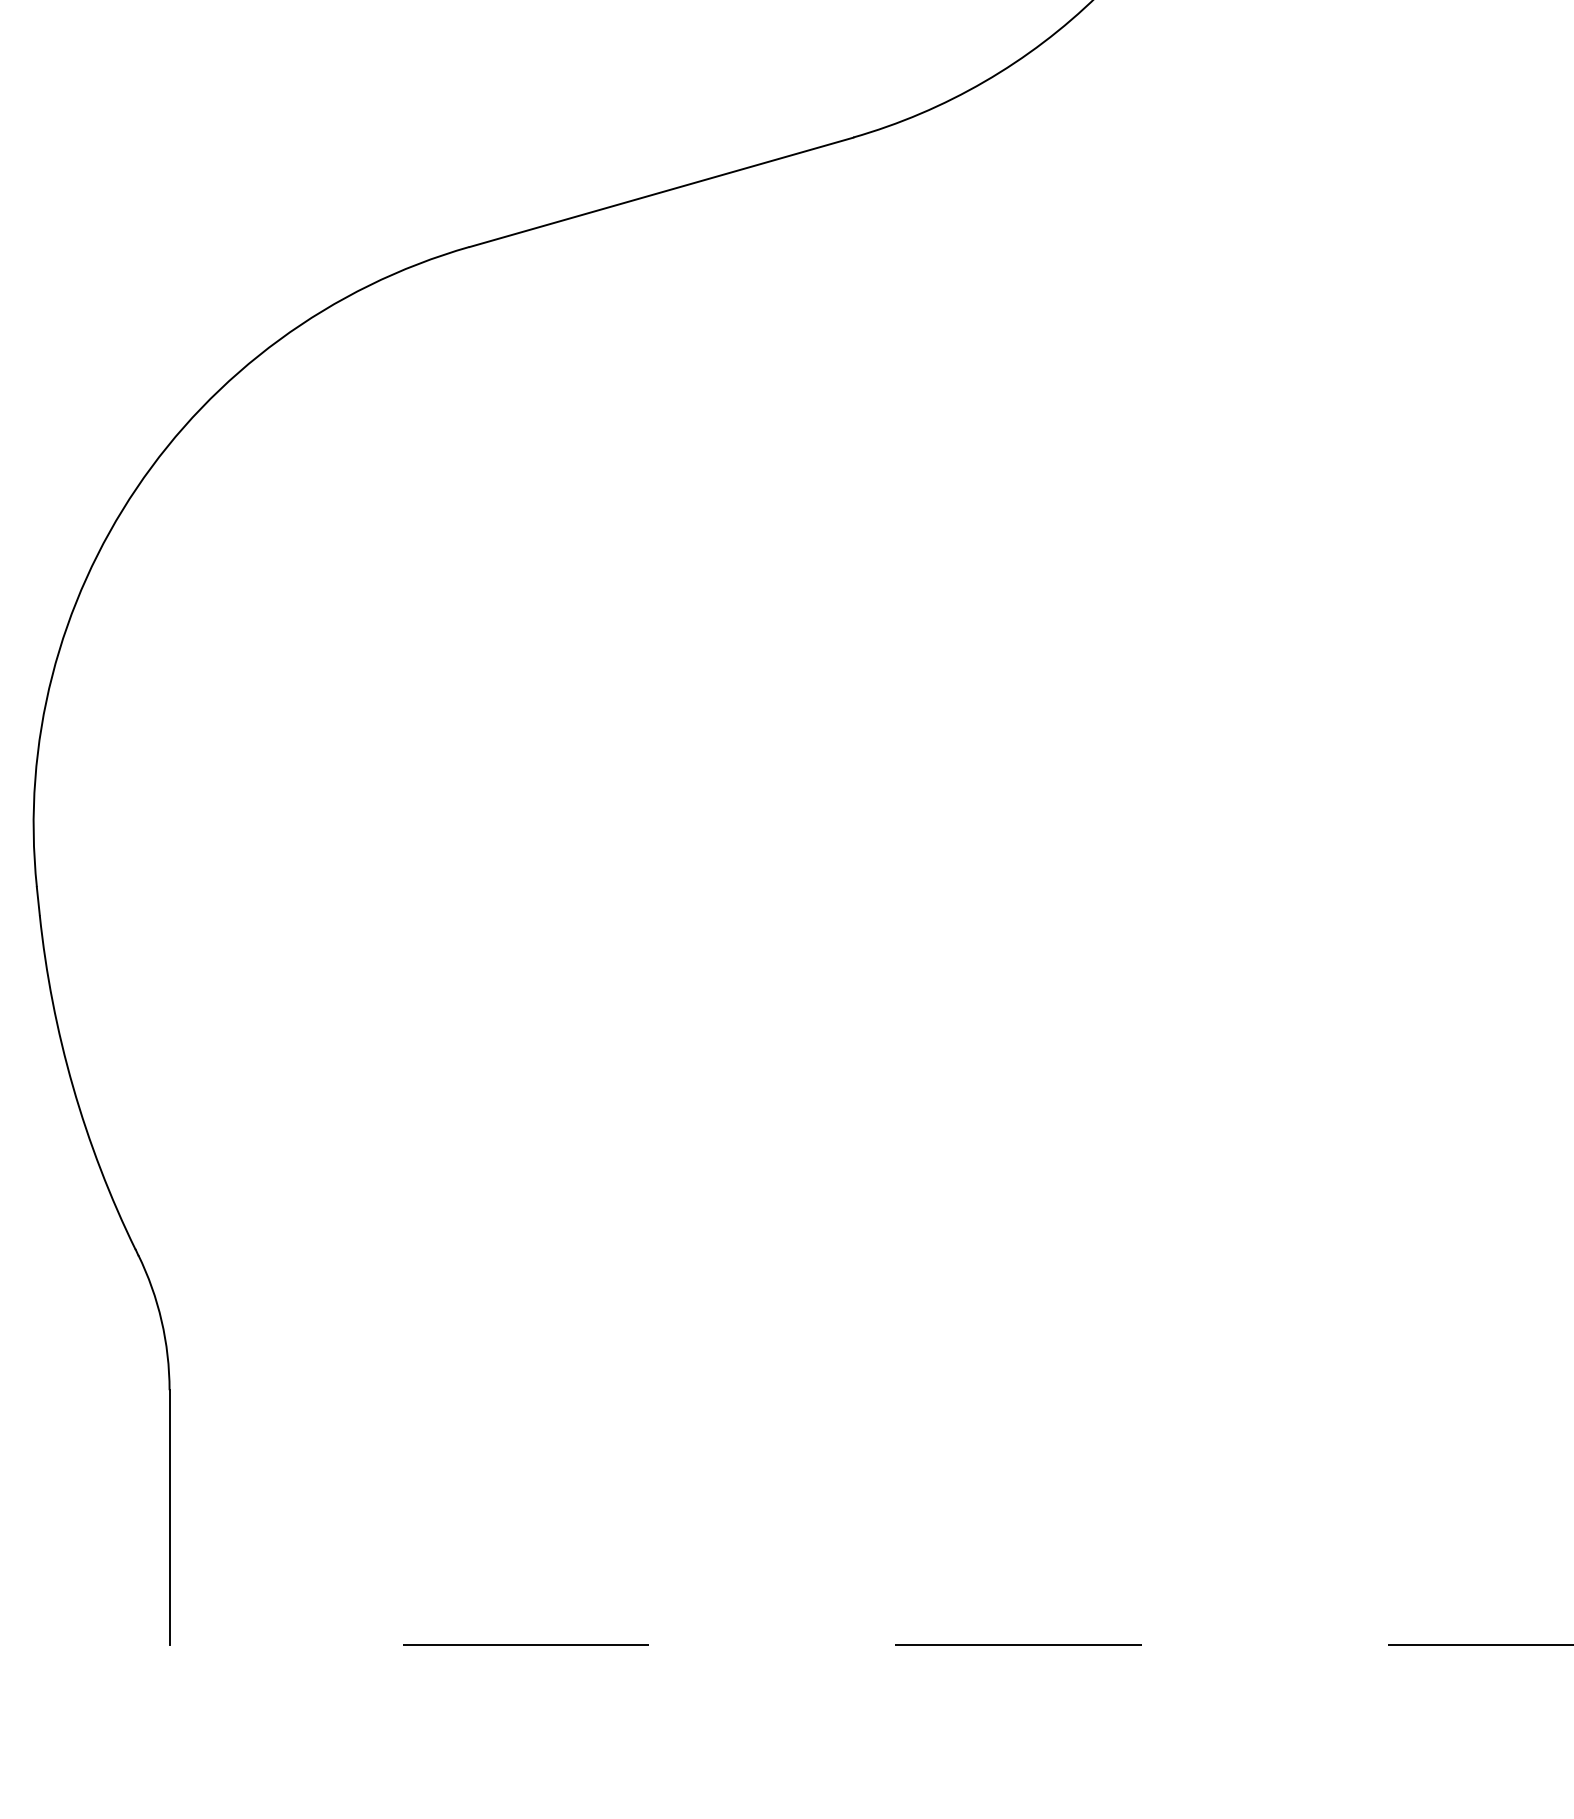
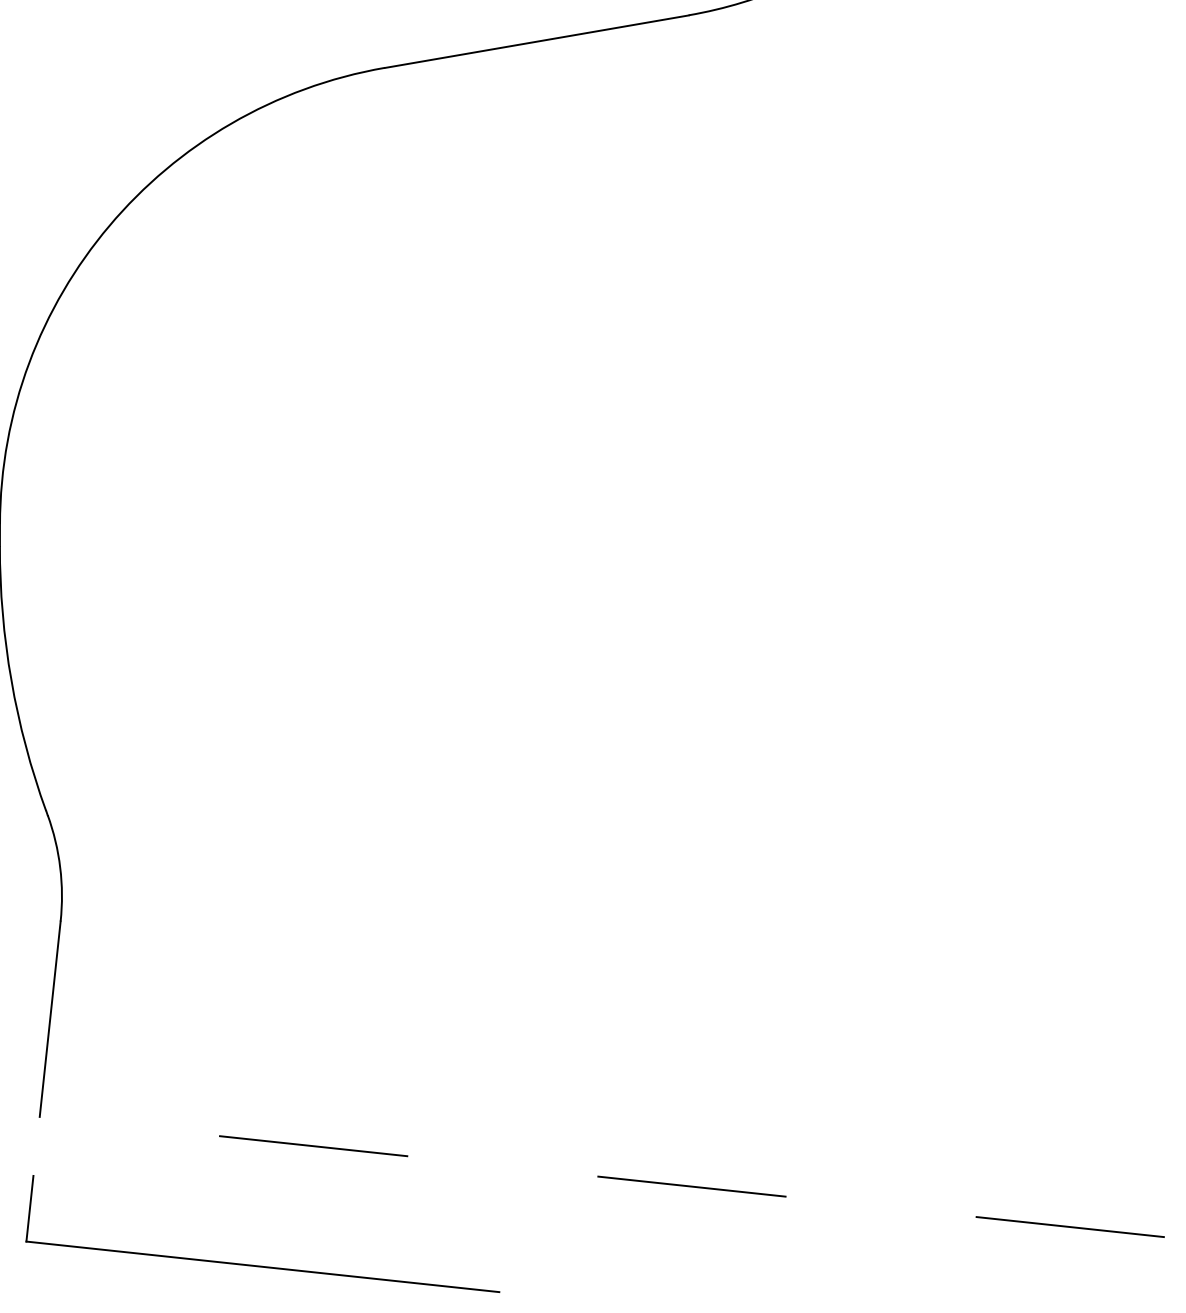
part: (477, 1806) -> (263, 1266), added

